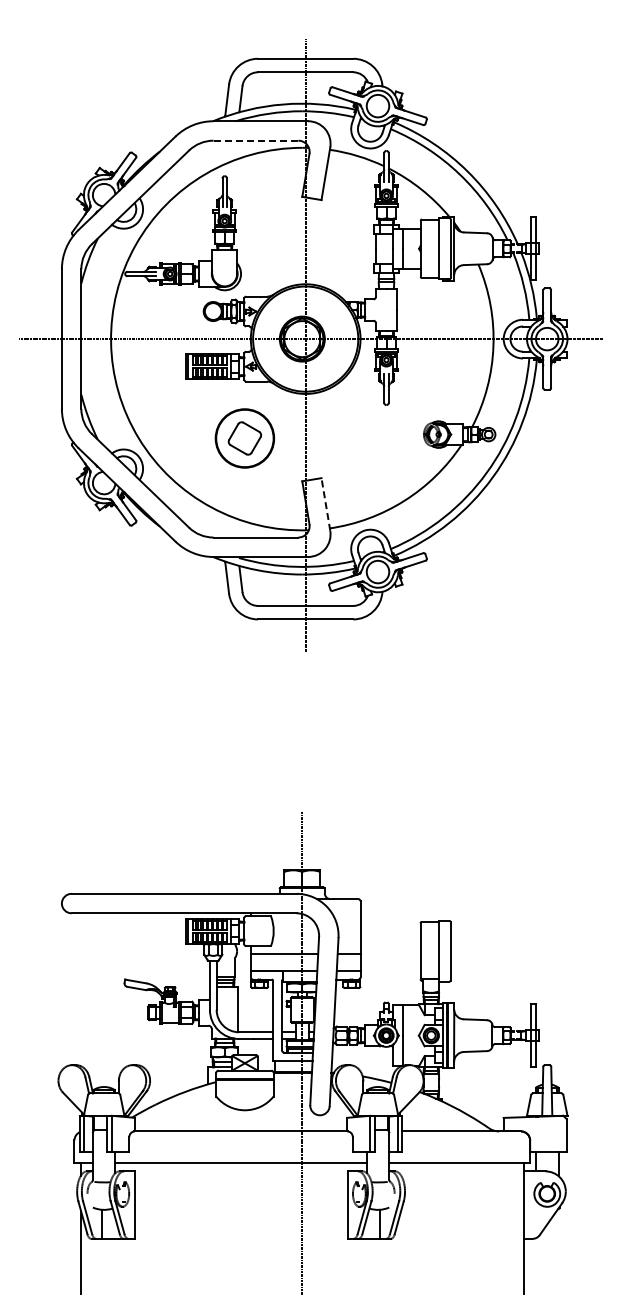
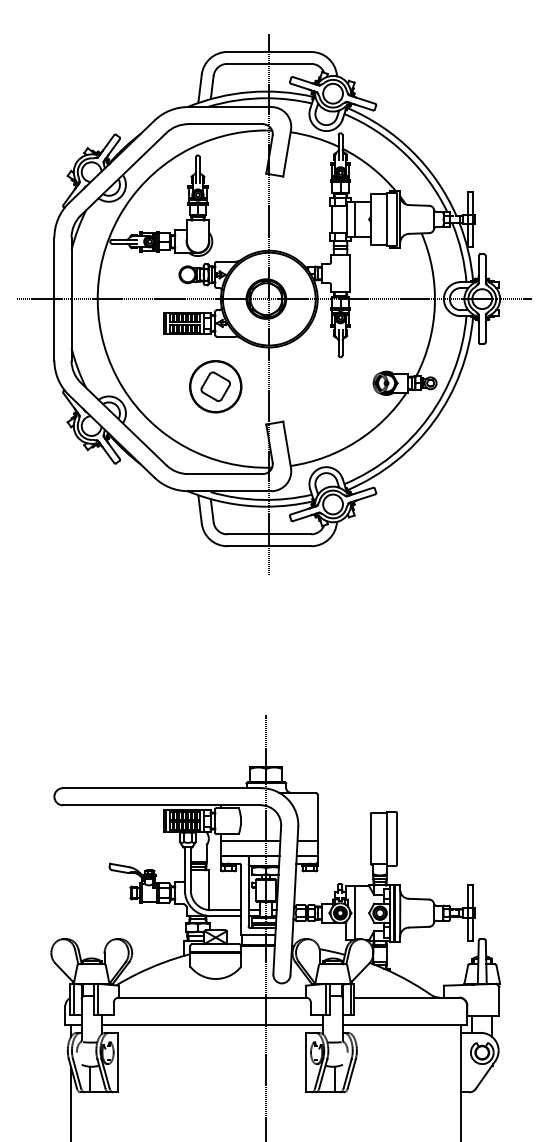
line: (256, 140) -> (225, 124), dashed -> solid
line: (325, 504) -> (286, 444), dashed -> solid

